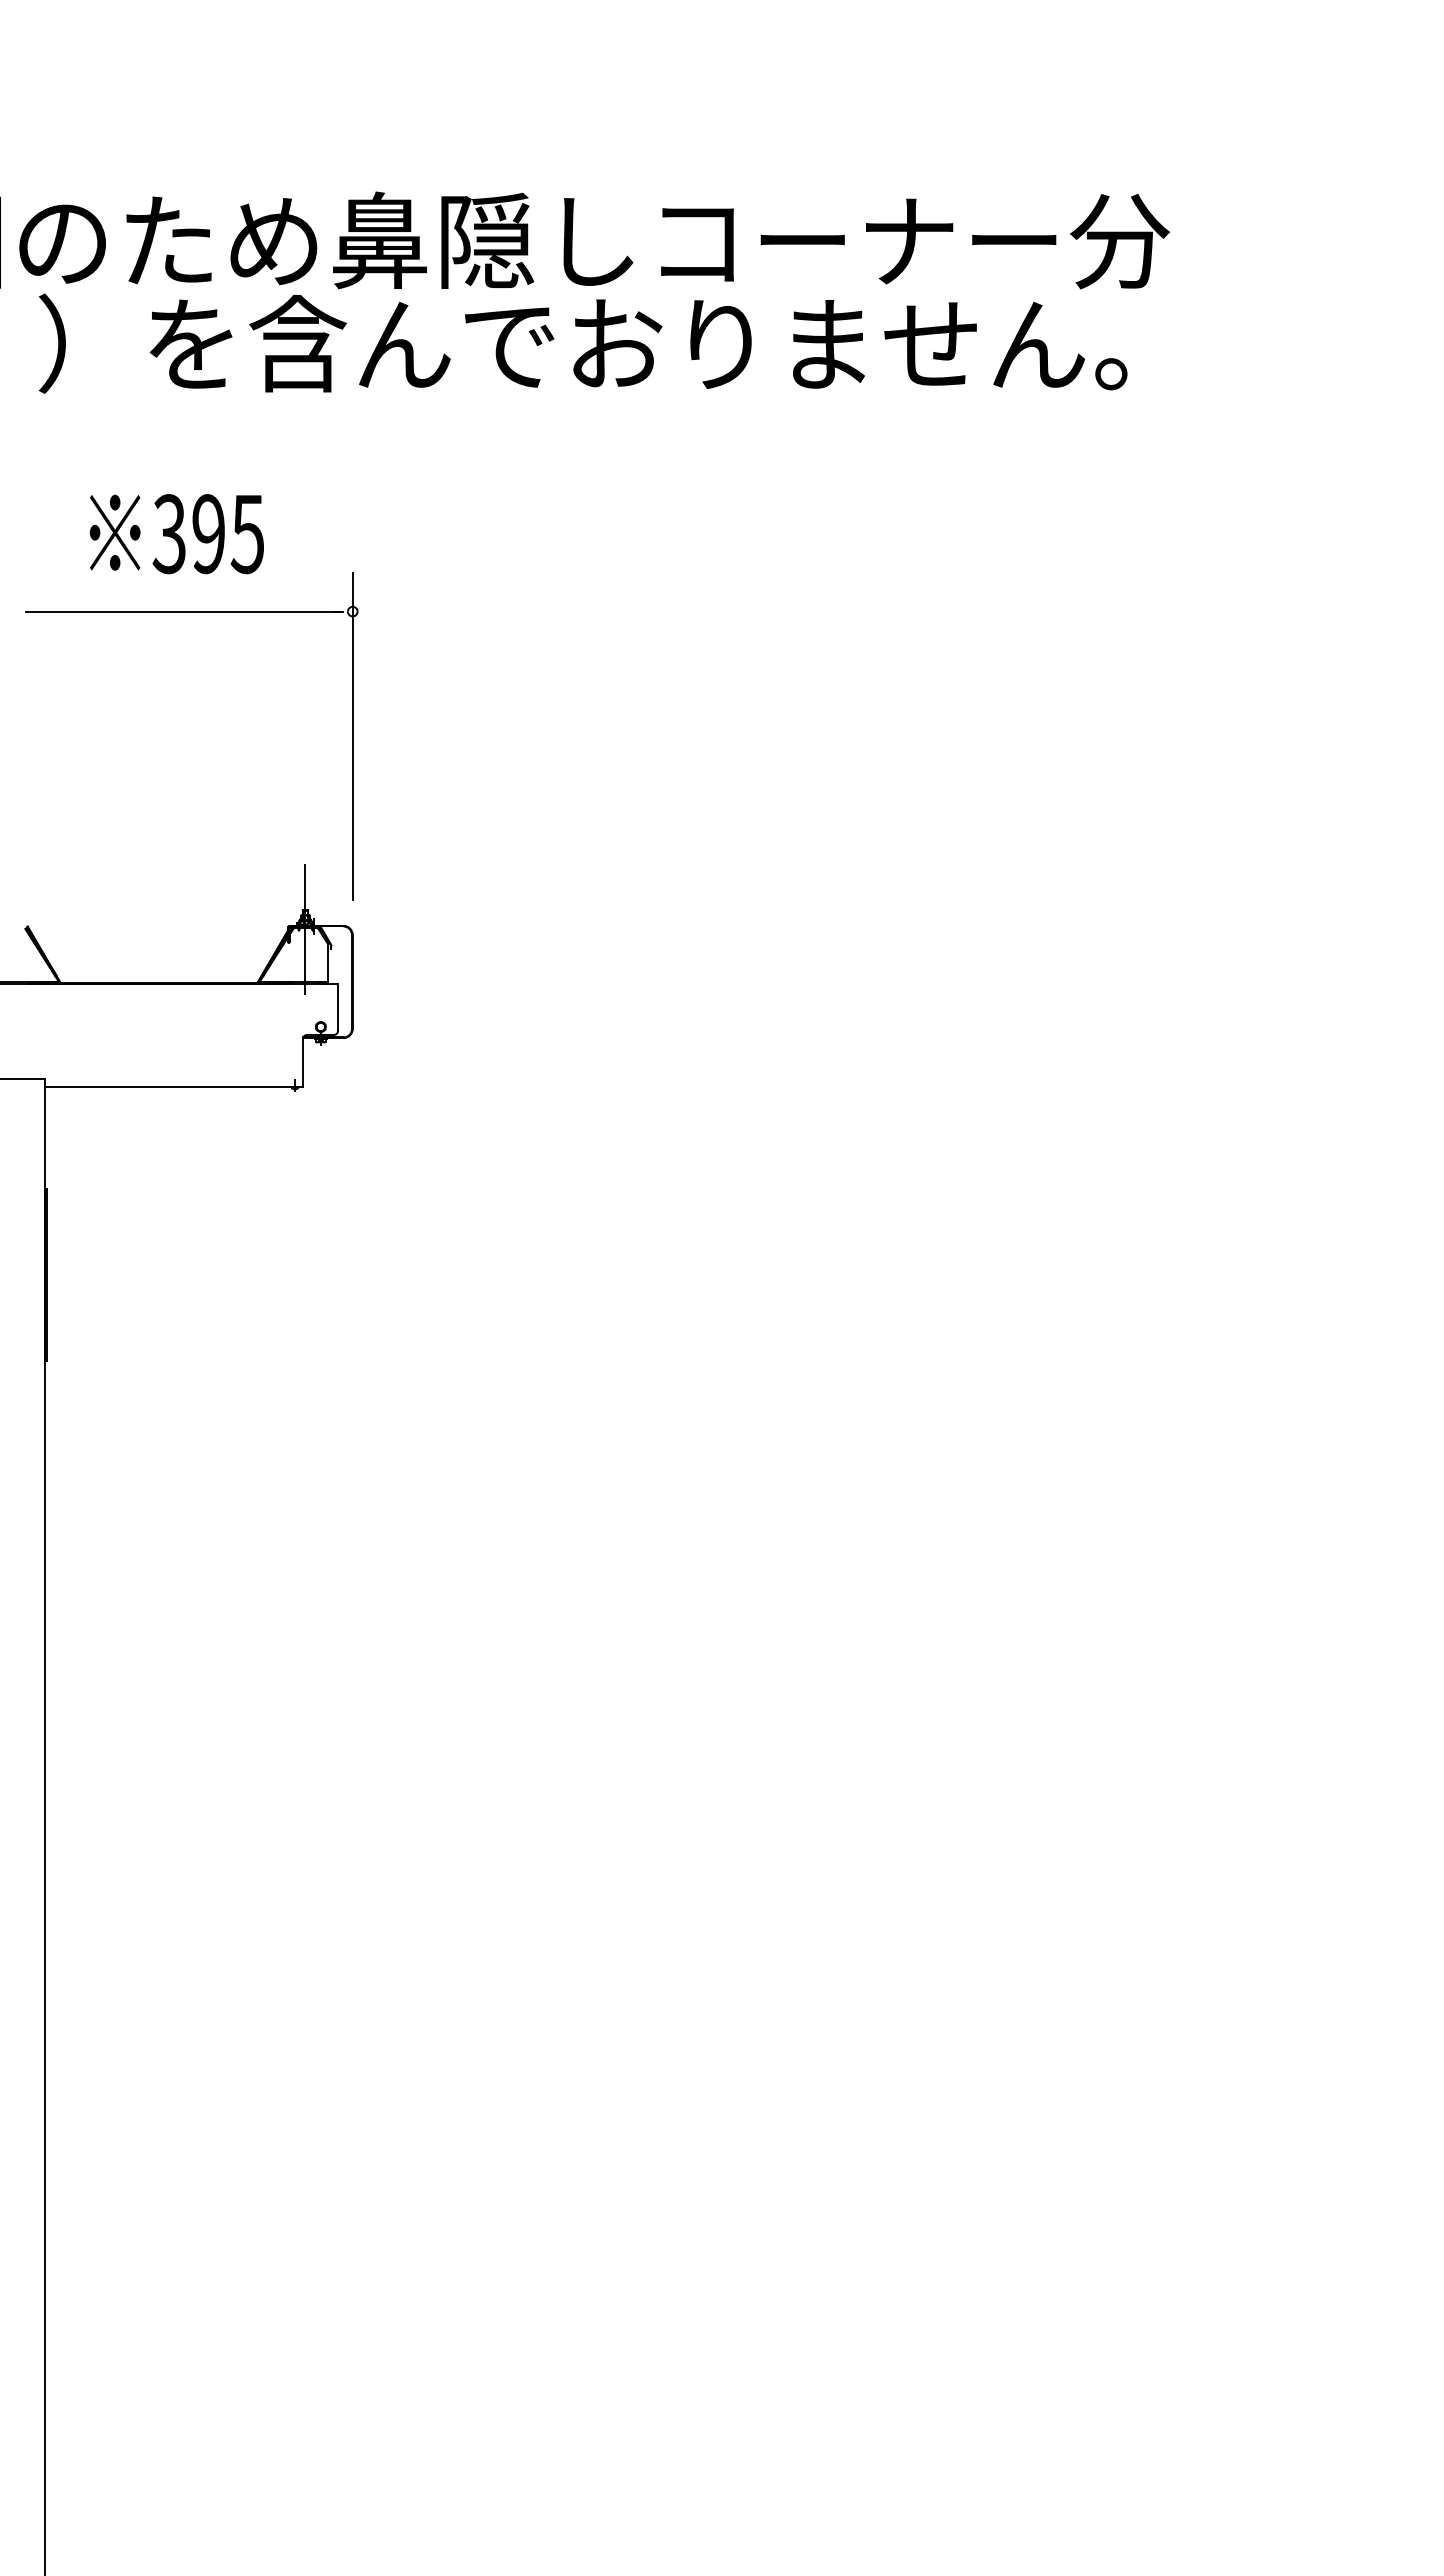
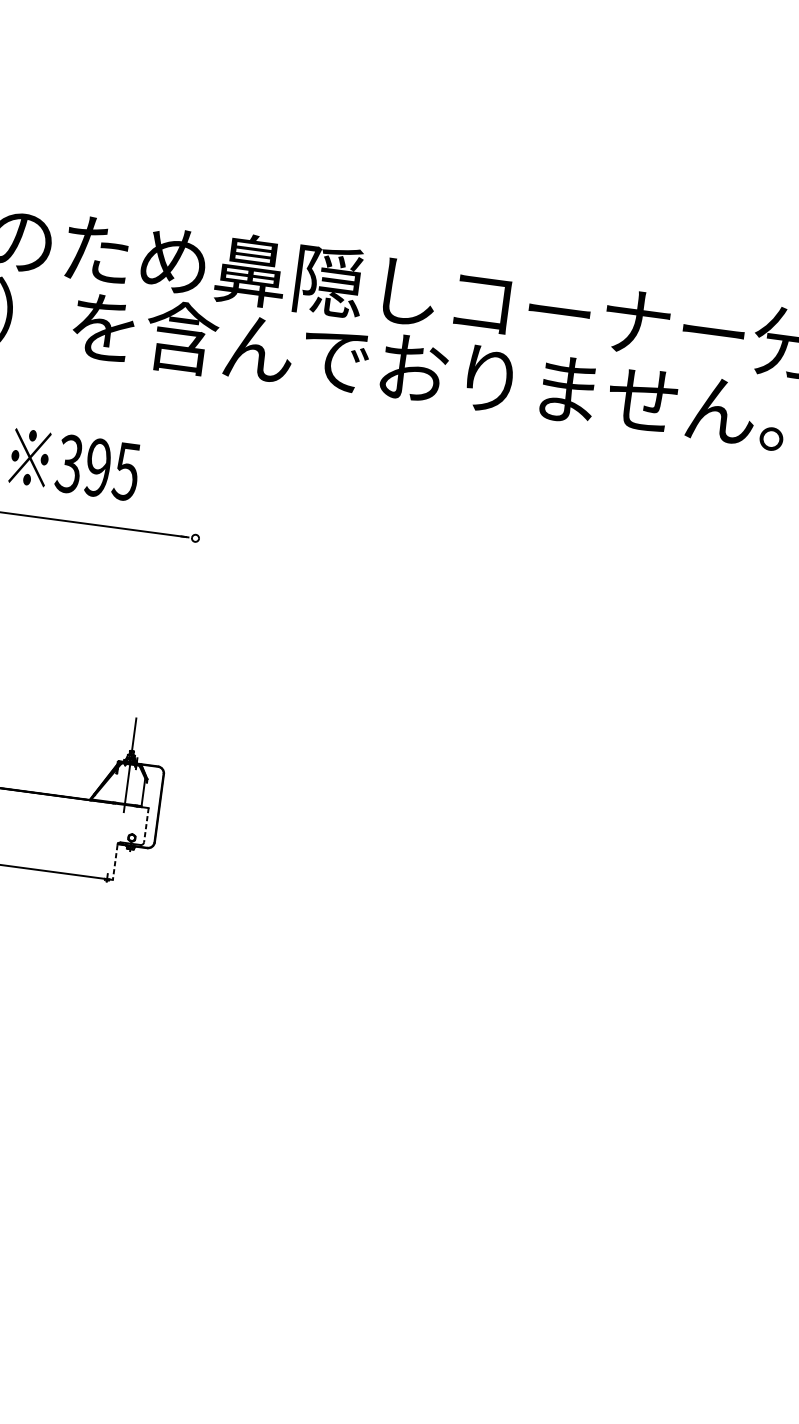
line: (352, 735) -> (183, 628), removed
line: (338, 1007) -> (146, 825), solid -> dashed
line: (302, 1063) -> (114, 862), solid -> dashed

